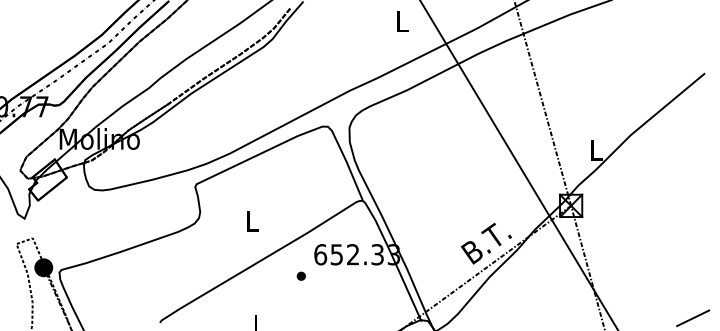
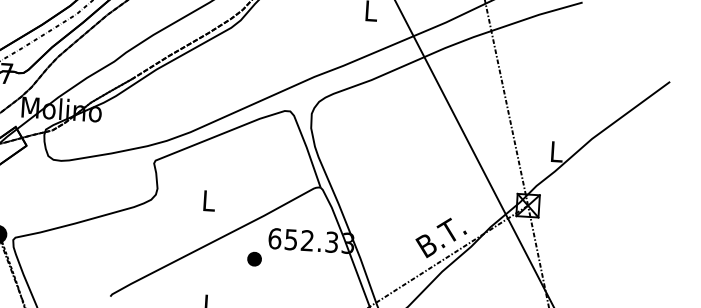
part: (300, 275) -> (253, 258), size x1.6

